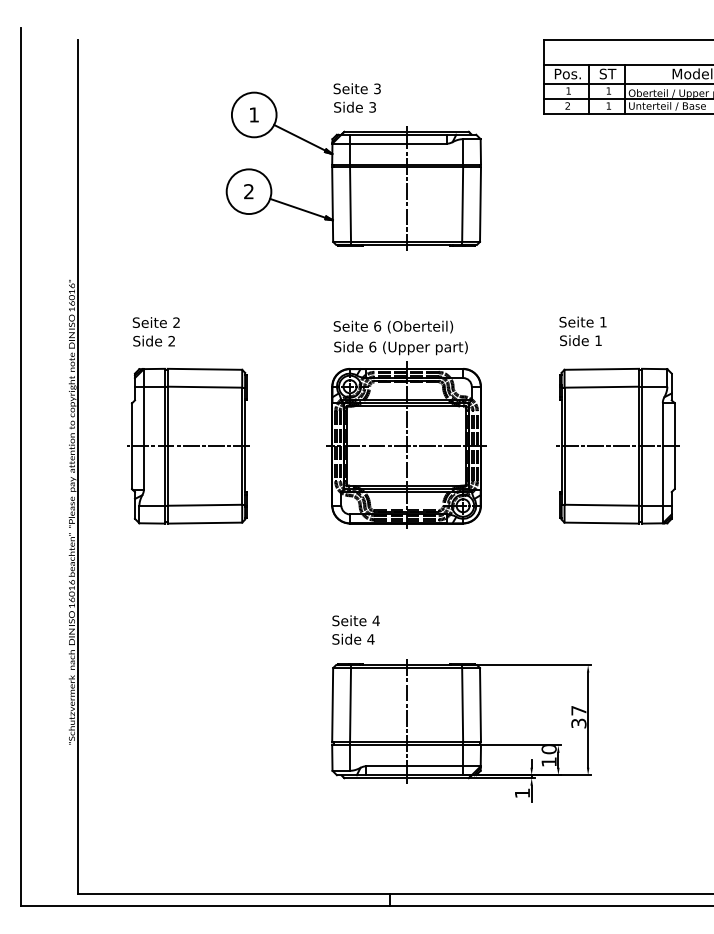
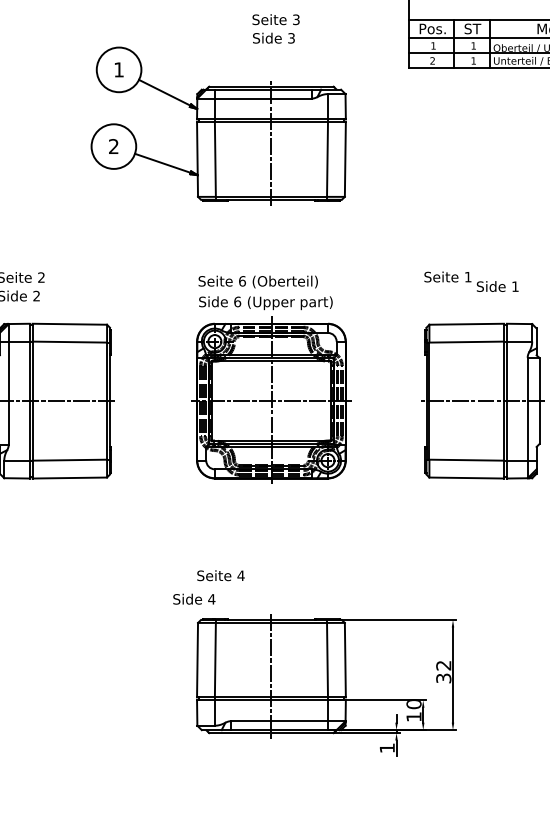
text: (356, 97) -> (275, 28), moved
text: (580, 340) -> (497, 286), moved
text: (353, 638) -> (194, 598), moved
text: (578, 710) -> (443, 665), 37 -> 32

